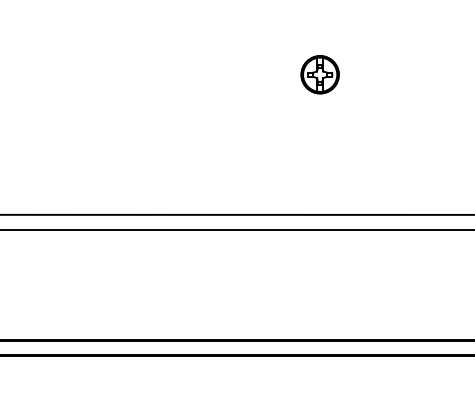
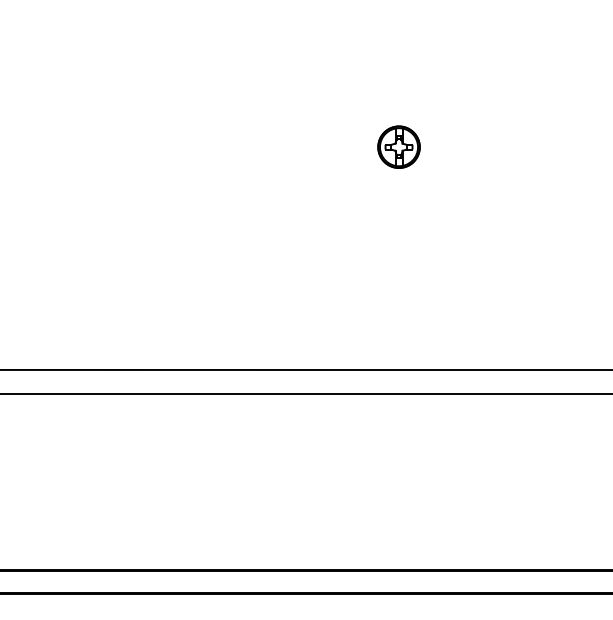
part: (319, 74) -> (398, 146), size x0.7

